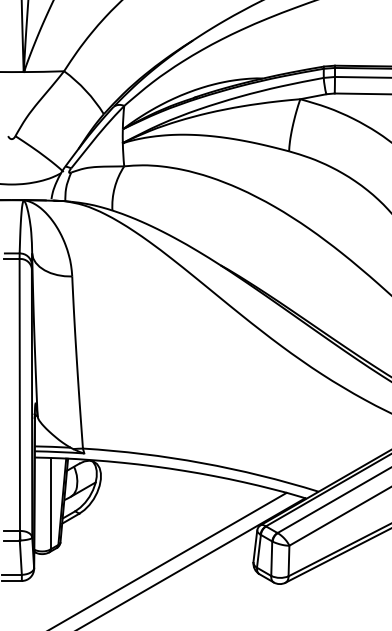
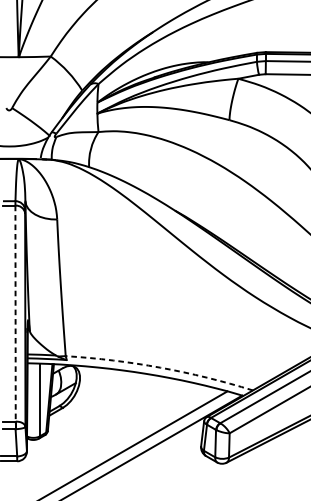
line: (19, 394) -> (15, 313), solid -> dashed
arc: (202, 463) -> (160, 368), solid -> dashed

